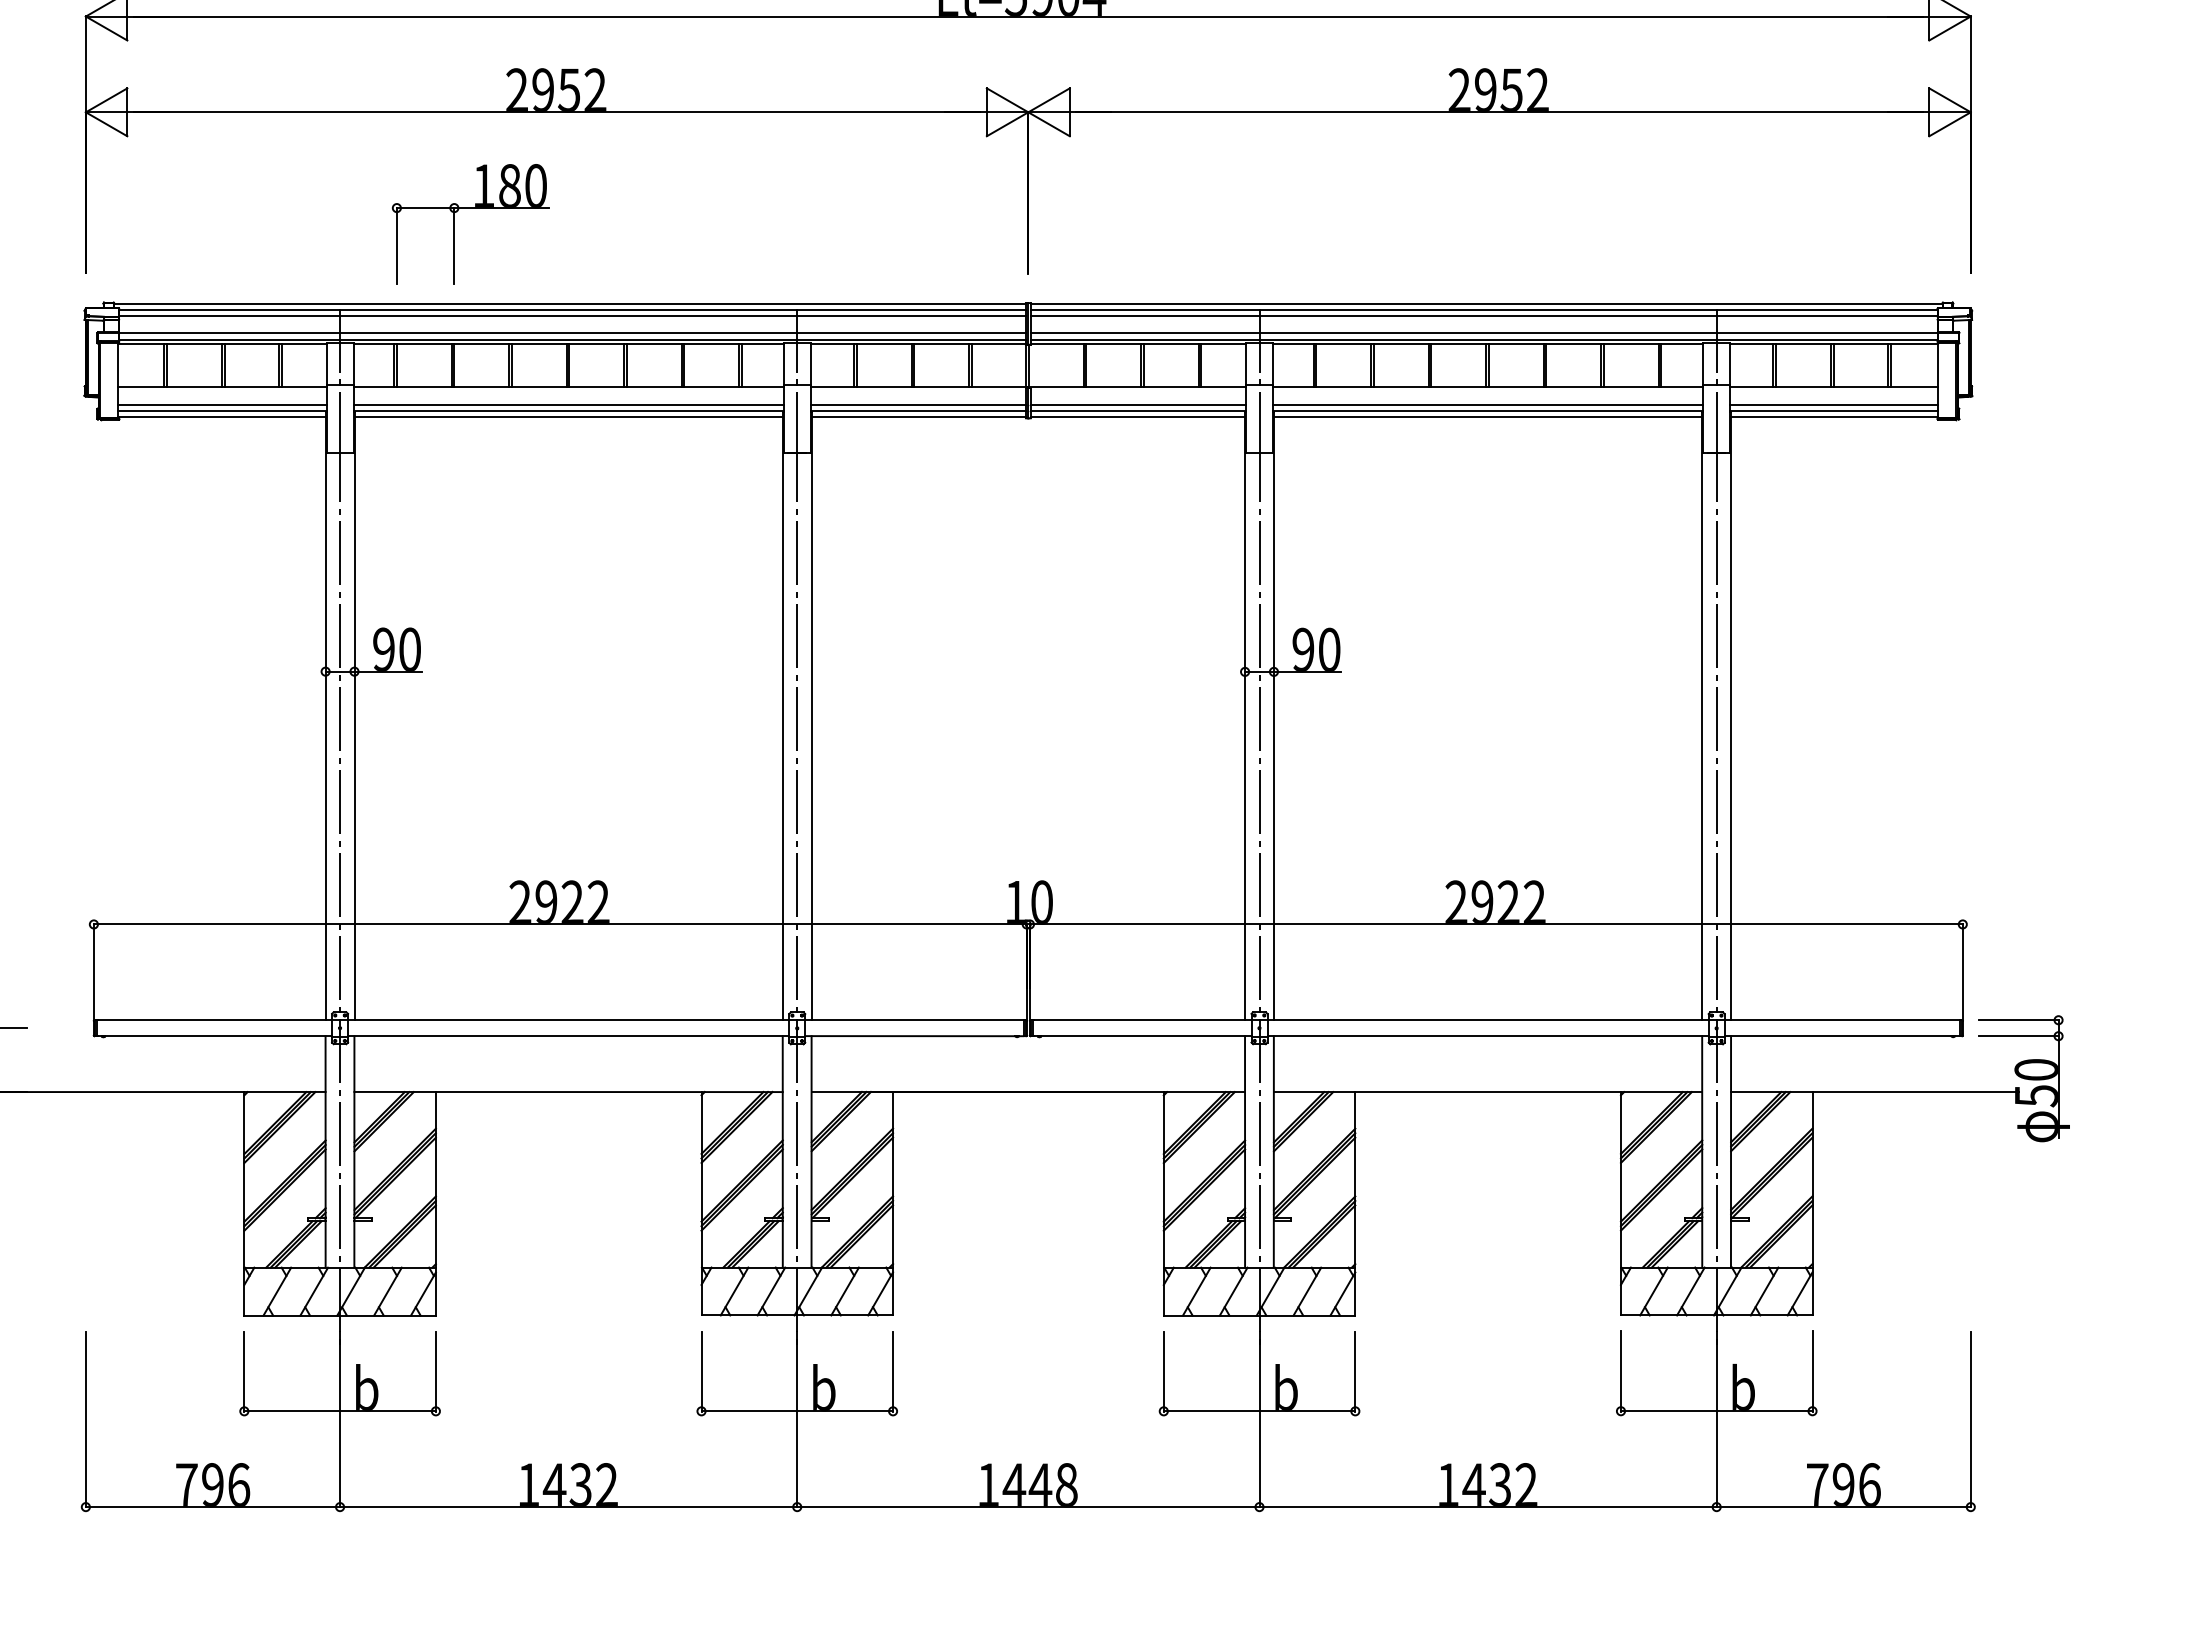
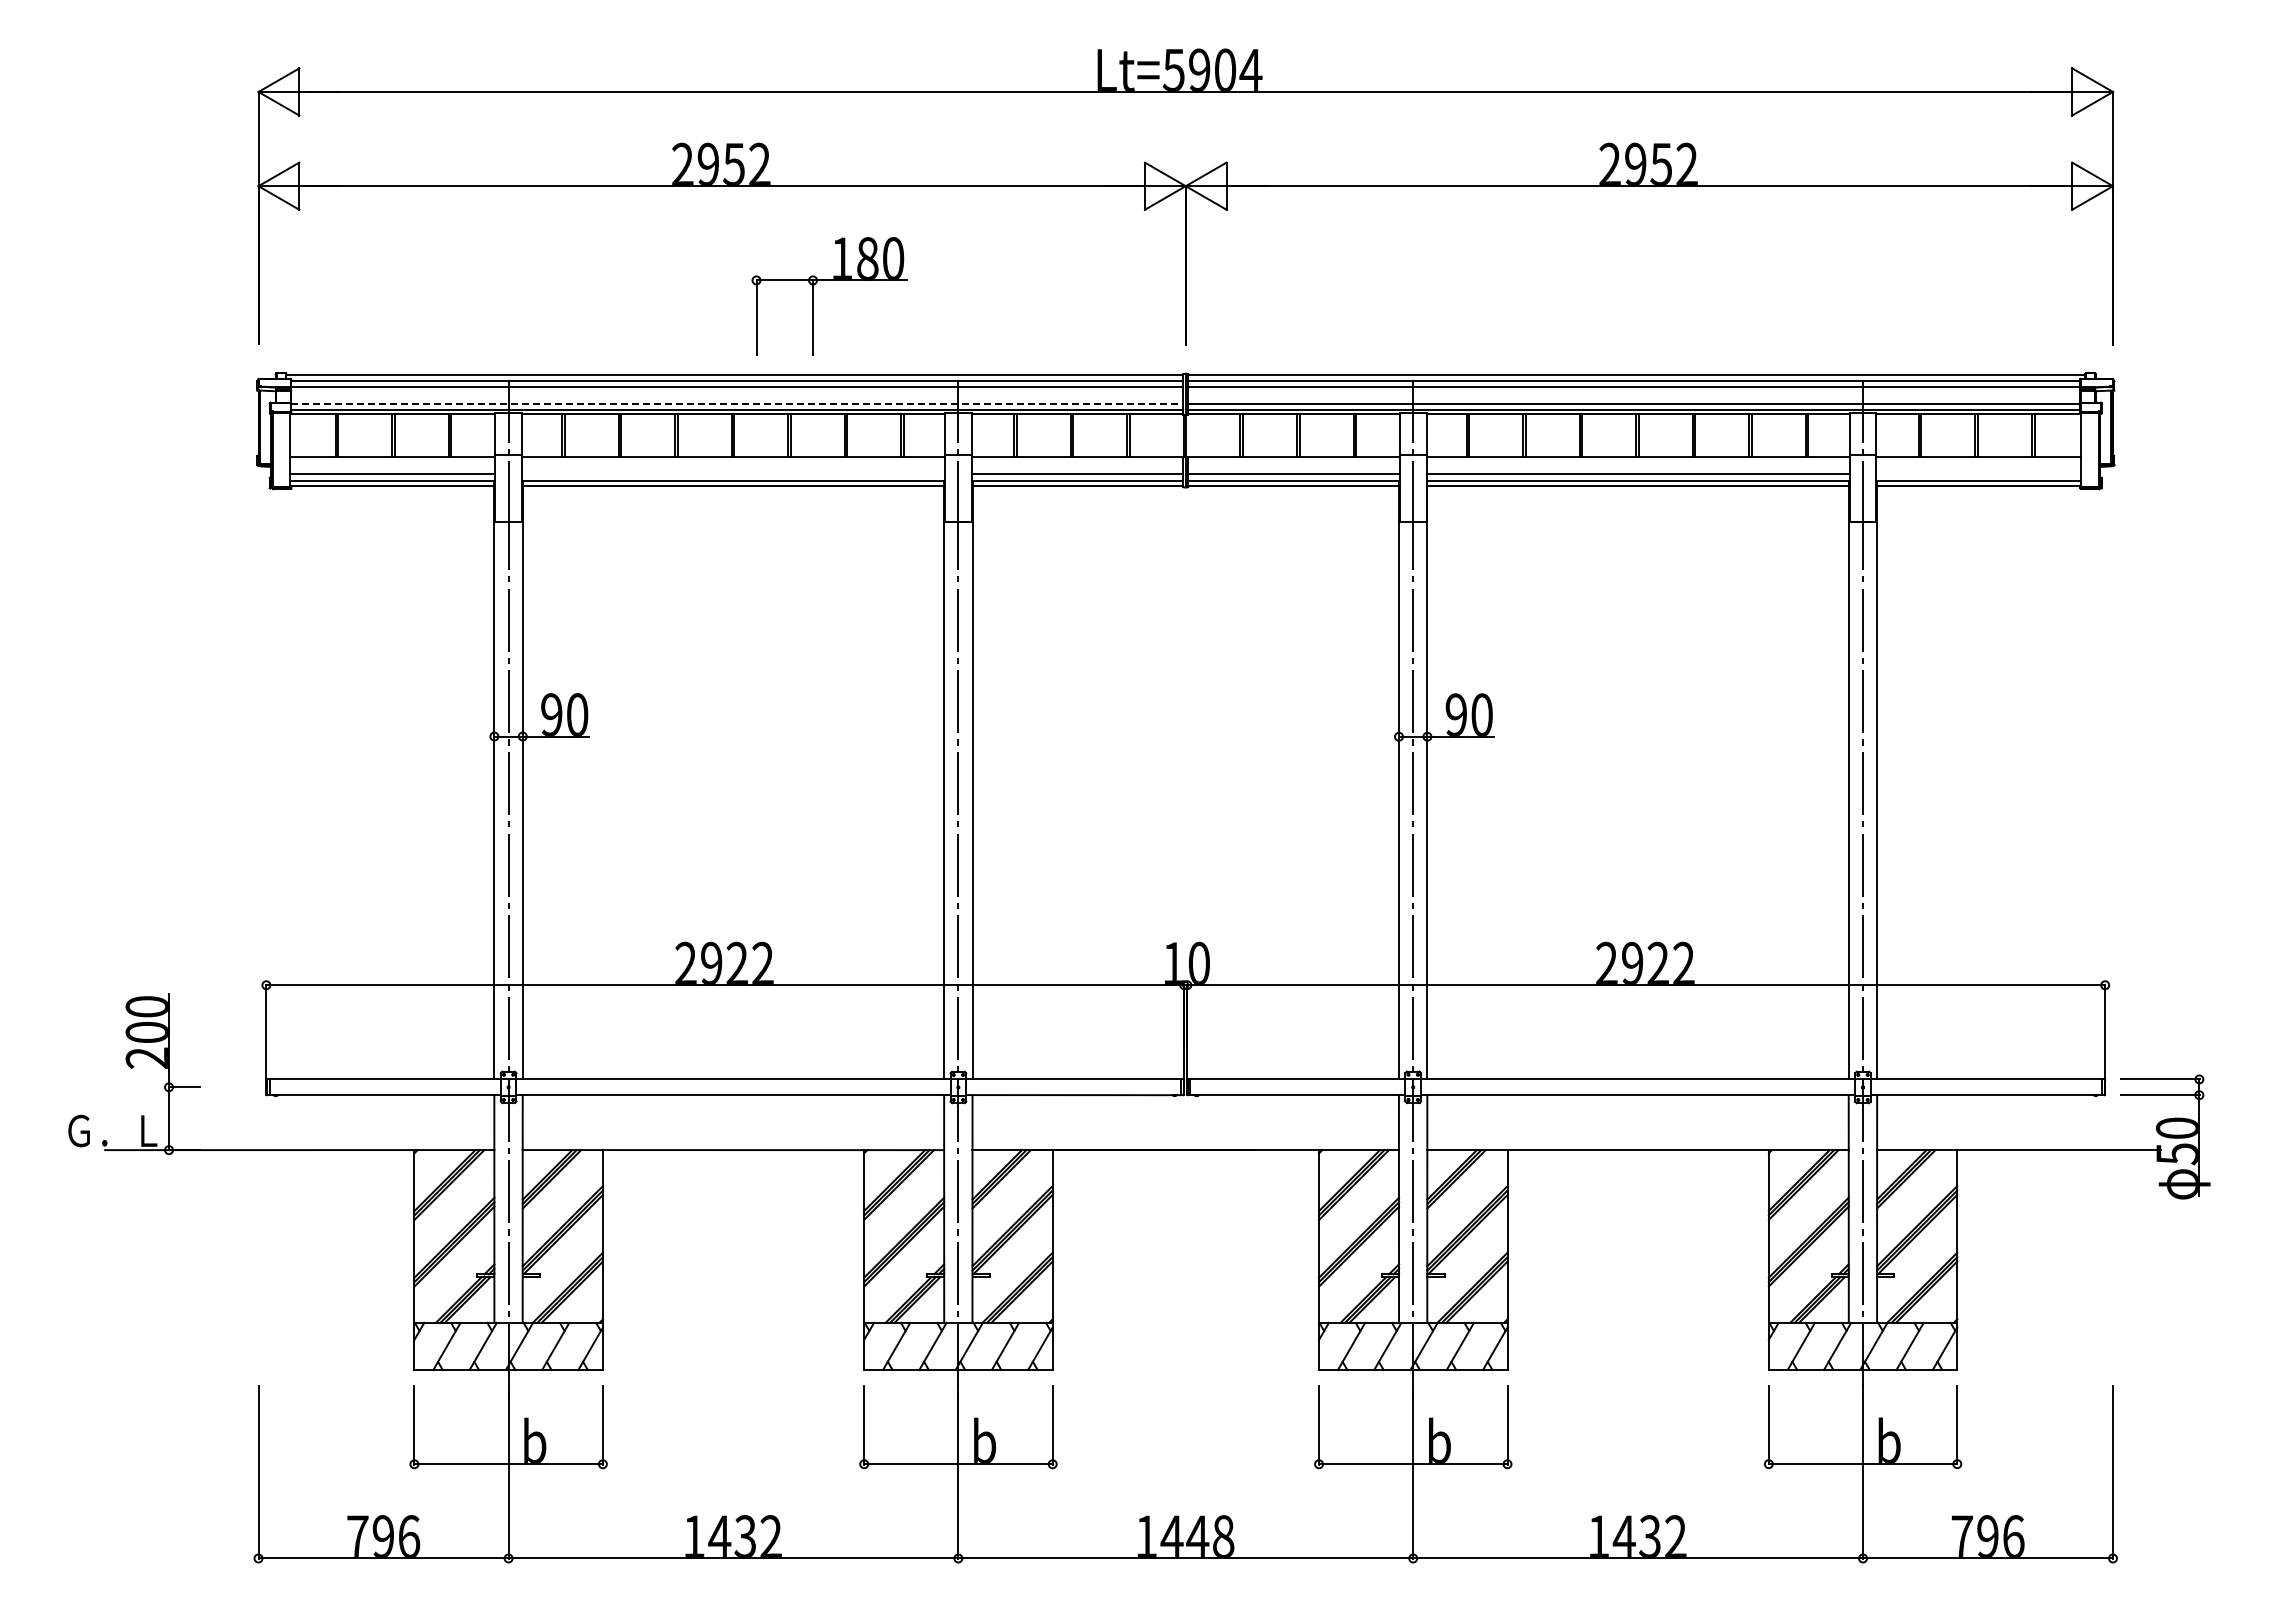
part: (471, 208) -> (829, 280), moved
line: (572, 333) -> (737, 403), solid -> dashed
line: (568, 405) -> (733, 474), removed
line: (1834, 405) -> (1978, 474), removed

